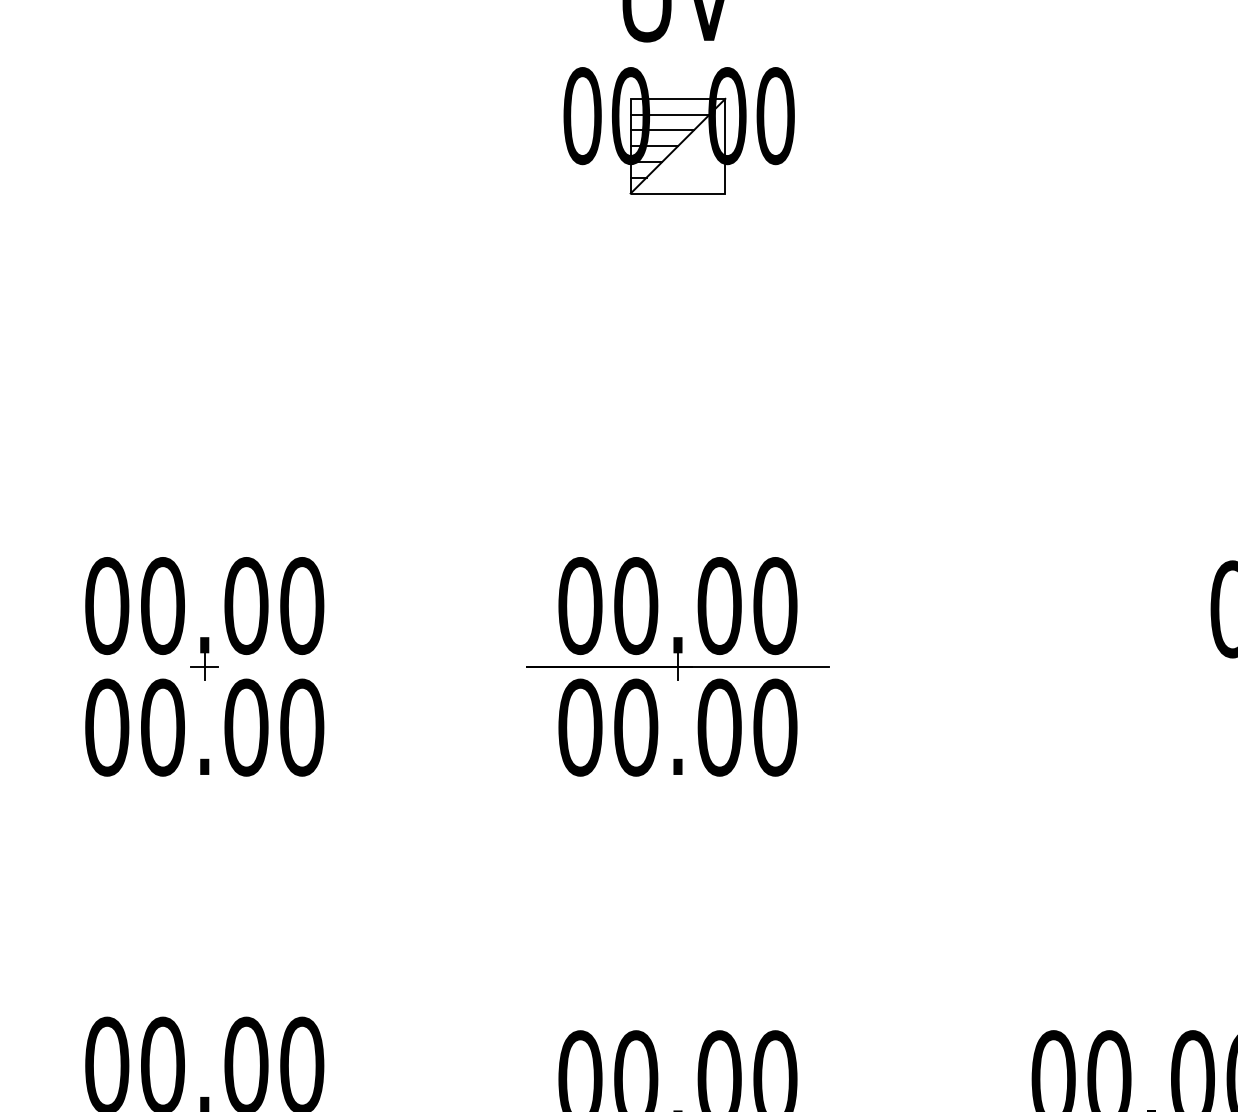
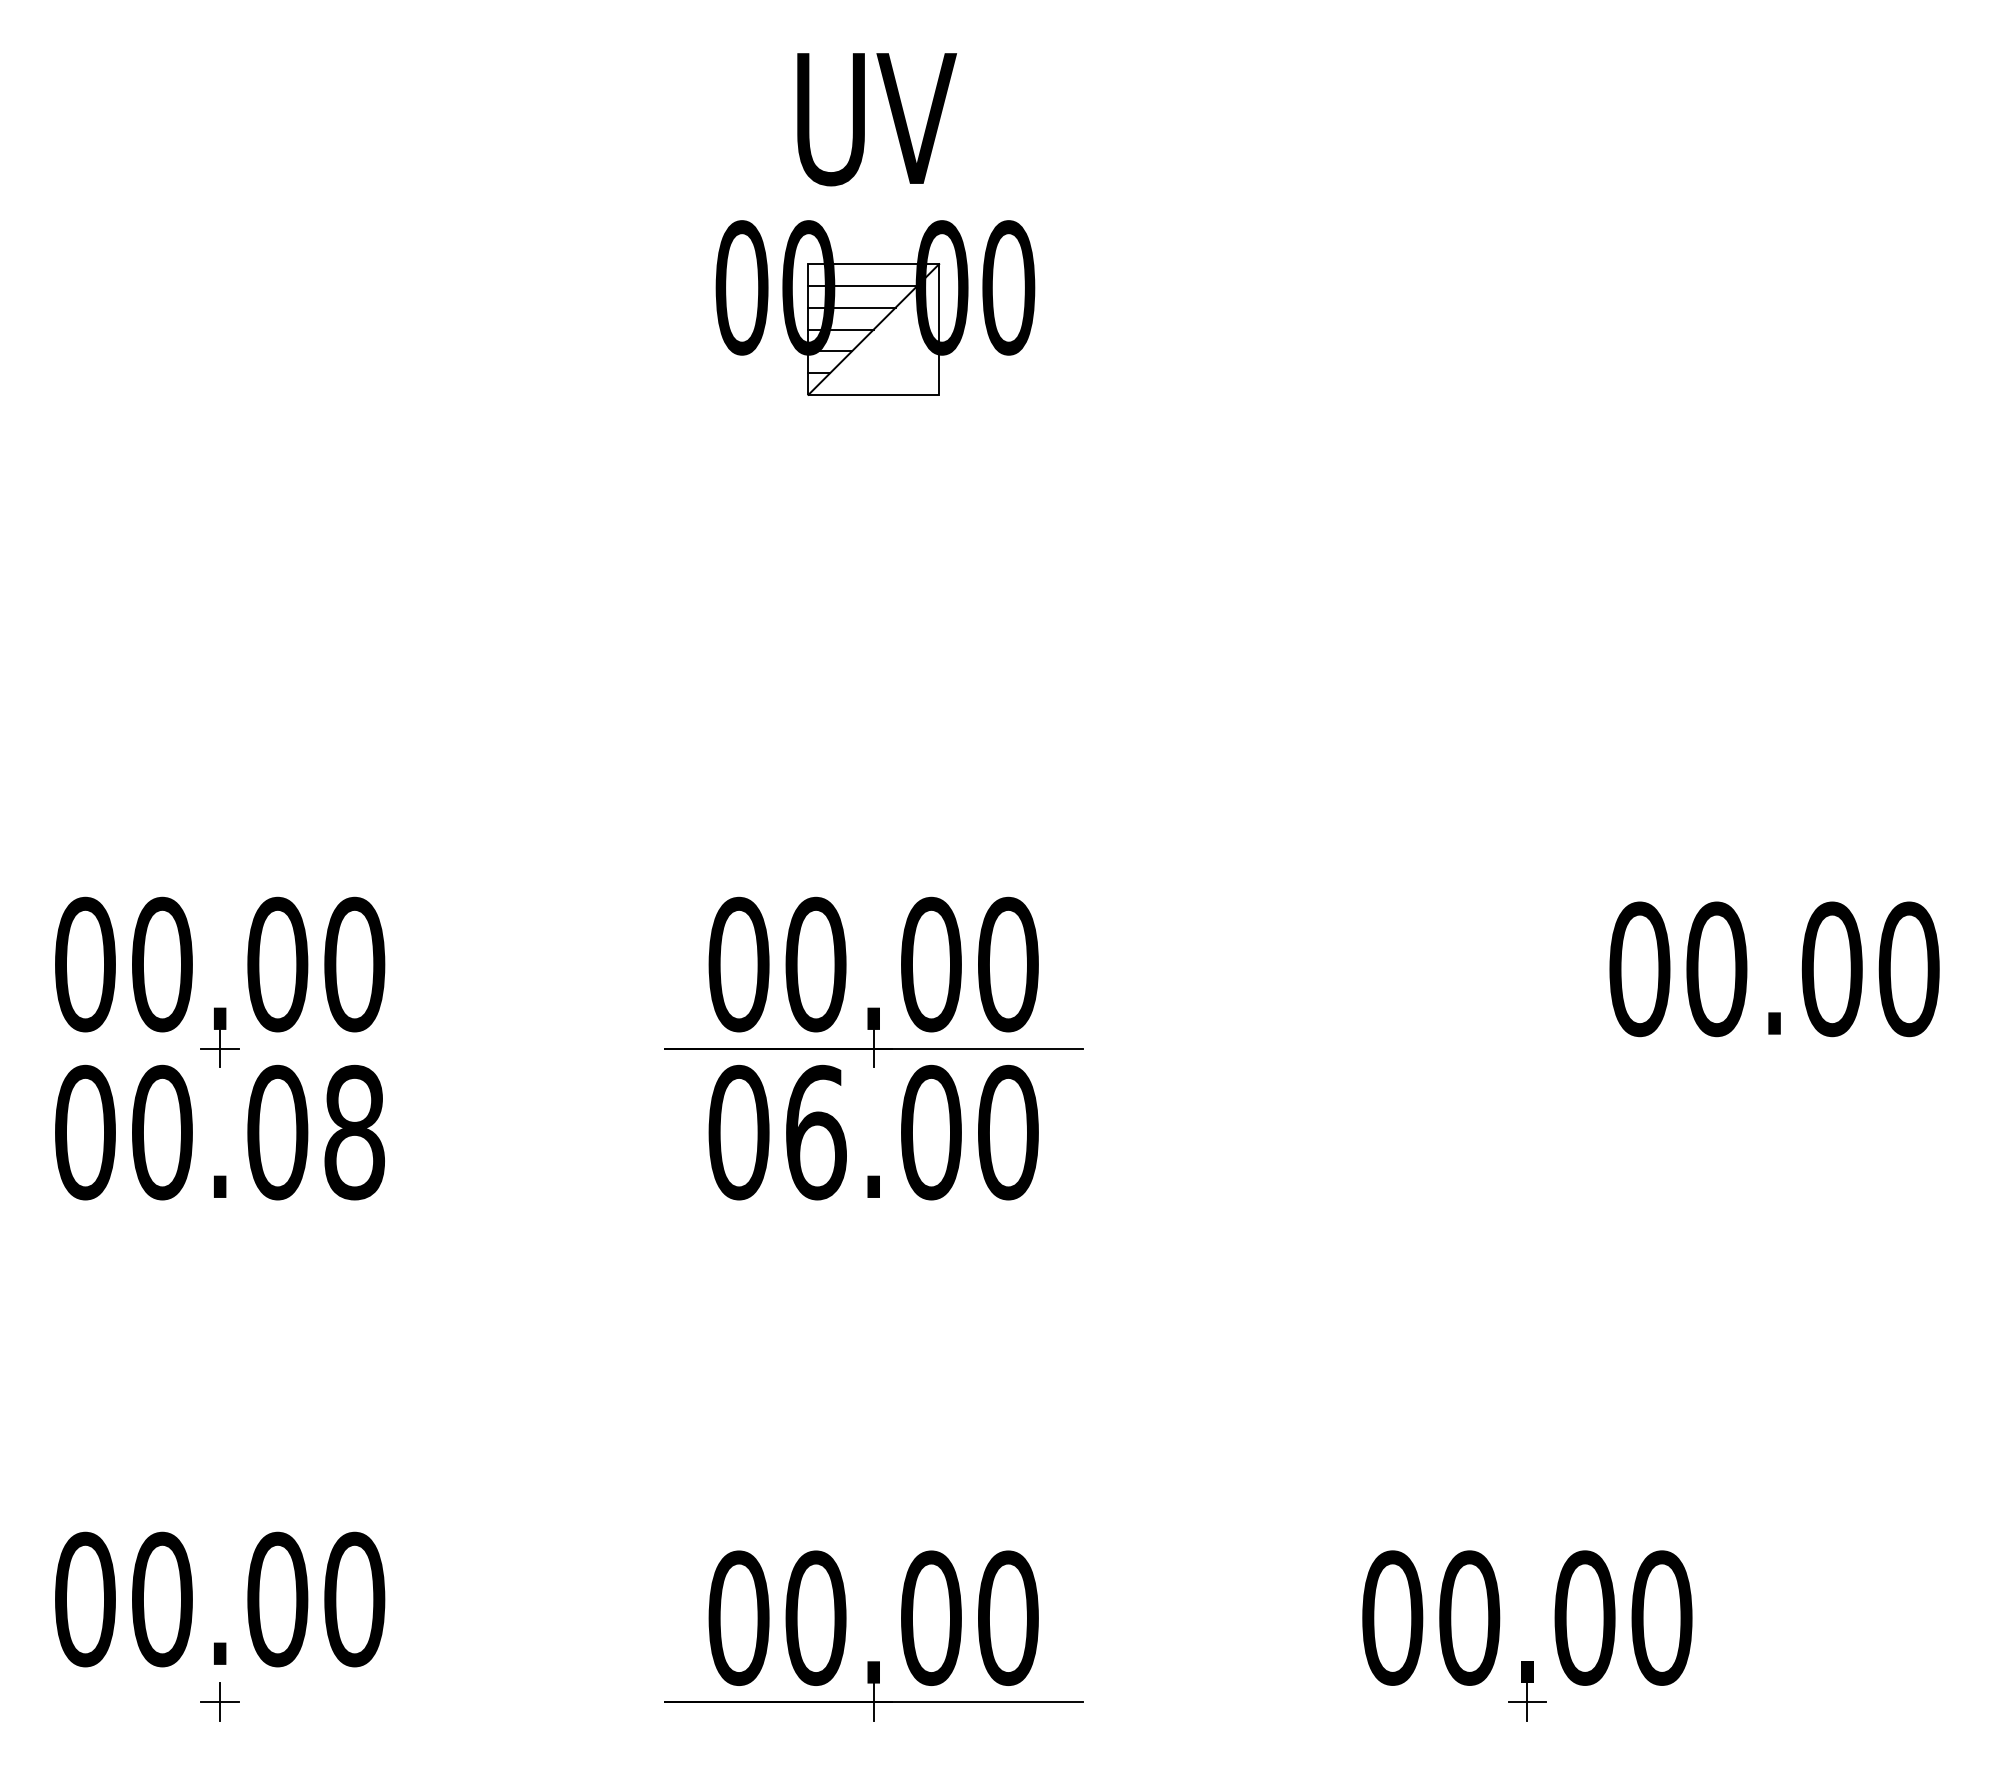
text: (302, 727) -> (354, 1132), 00.00 -> 00.08
text: (635, 727) -> (815, 1132), 00.00 -> 06.00

